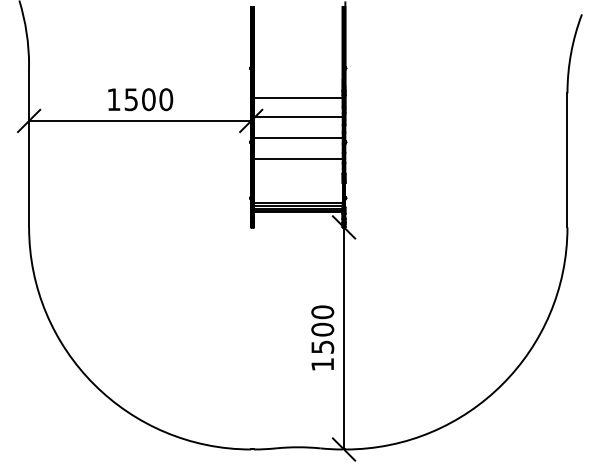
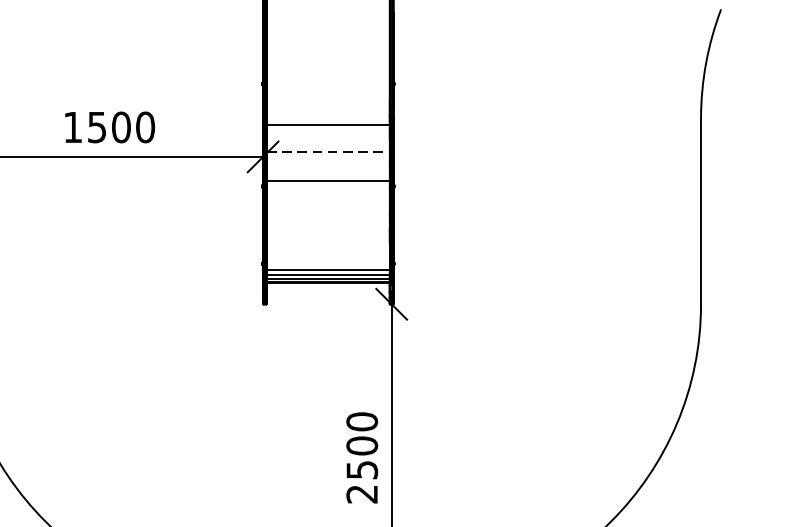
line: (298, 117) -> (328, 152), solid -> dashed
line: (297, 159) -> (327, 210), removed
text: (322, 364) -> (361, 494), 1500 -> 2500

